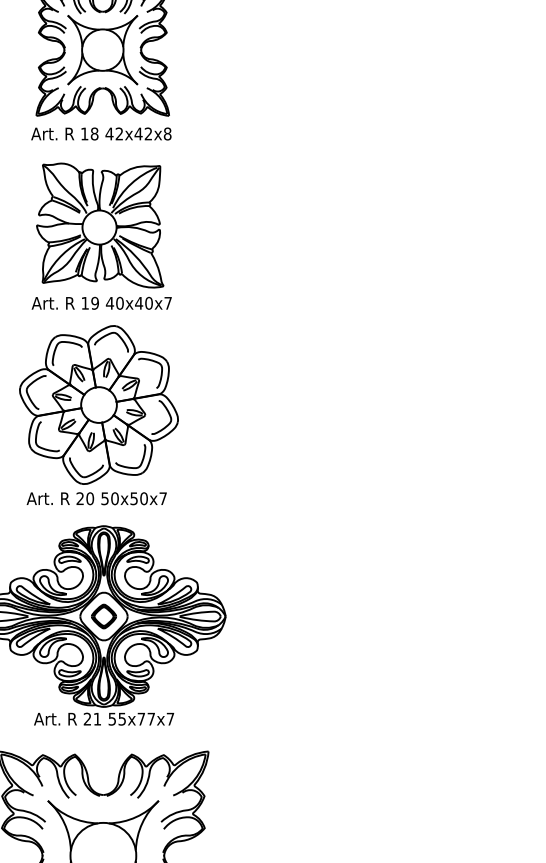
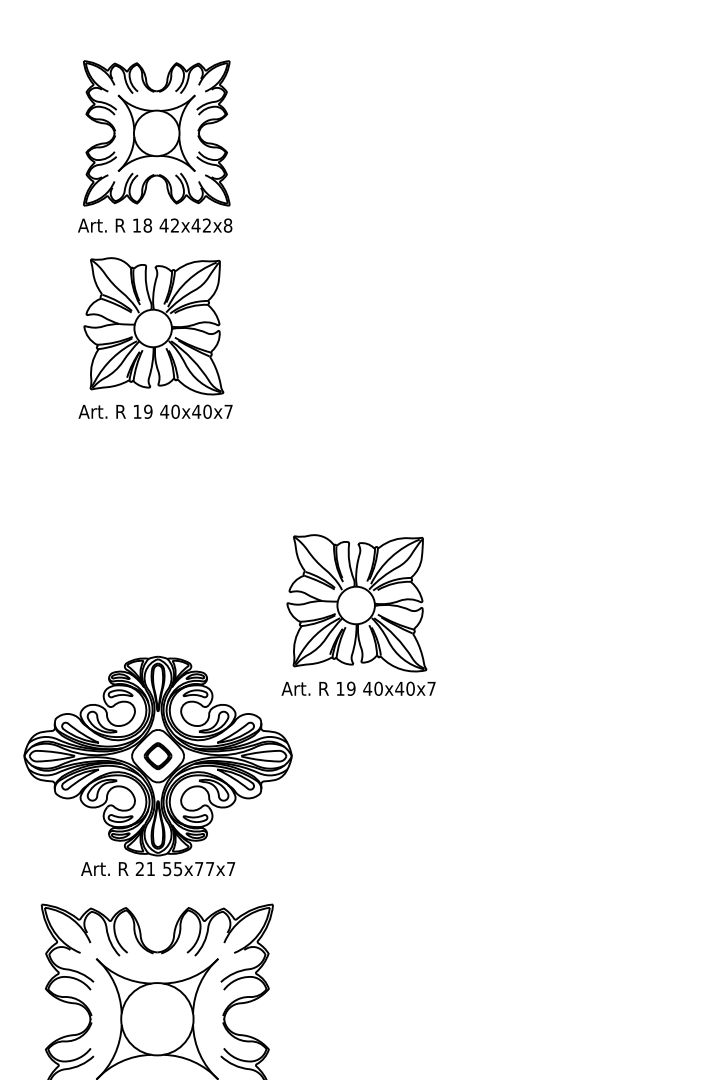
part: (98, 414) -> (152, 534), removed
part: (286, 487) -> (358, 614), added

